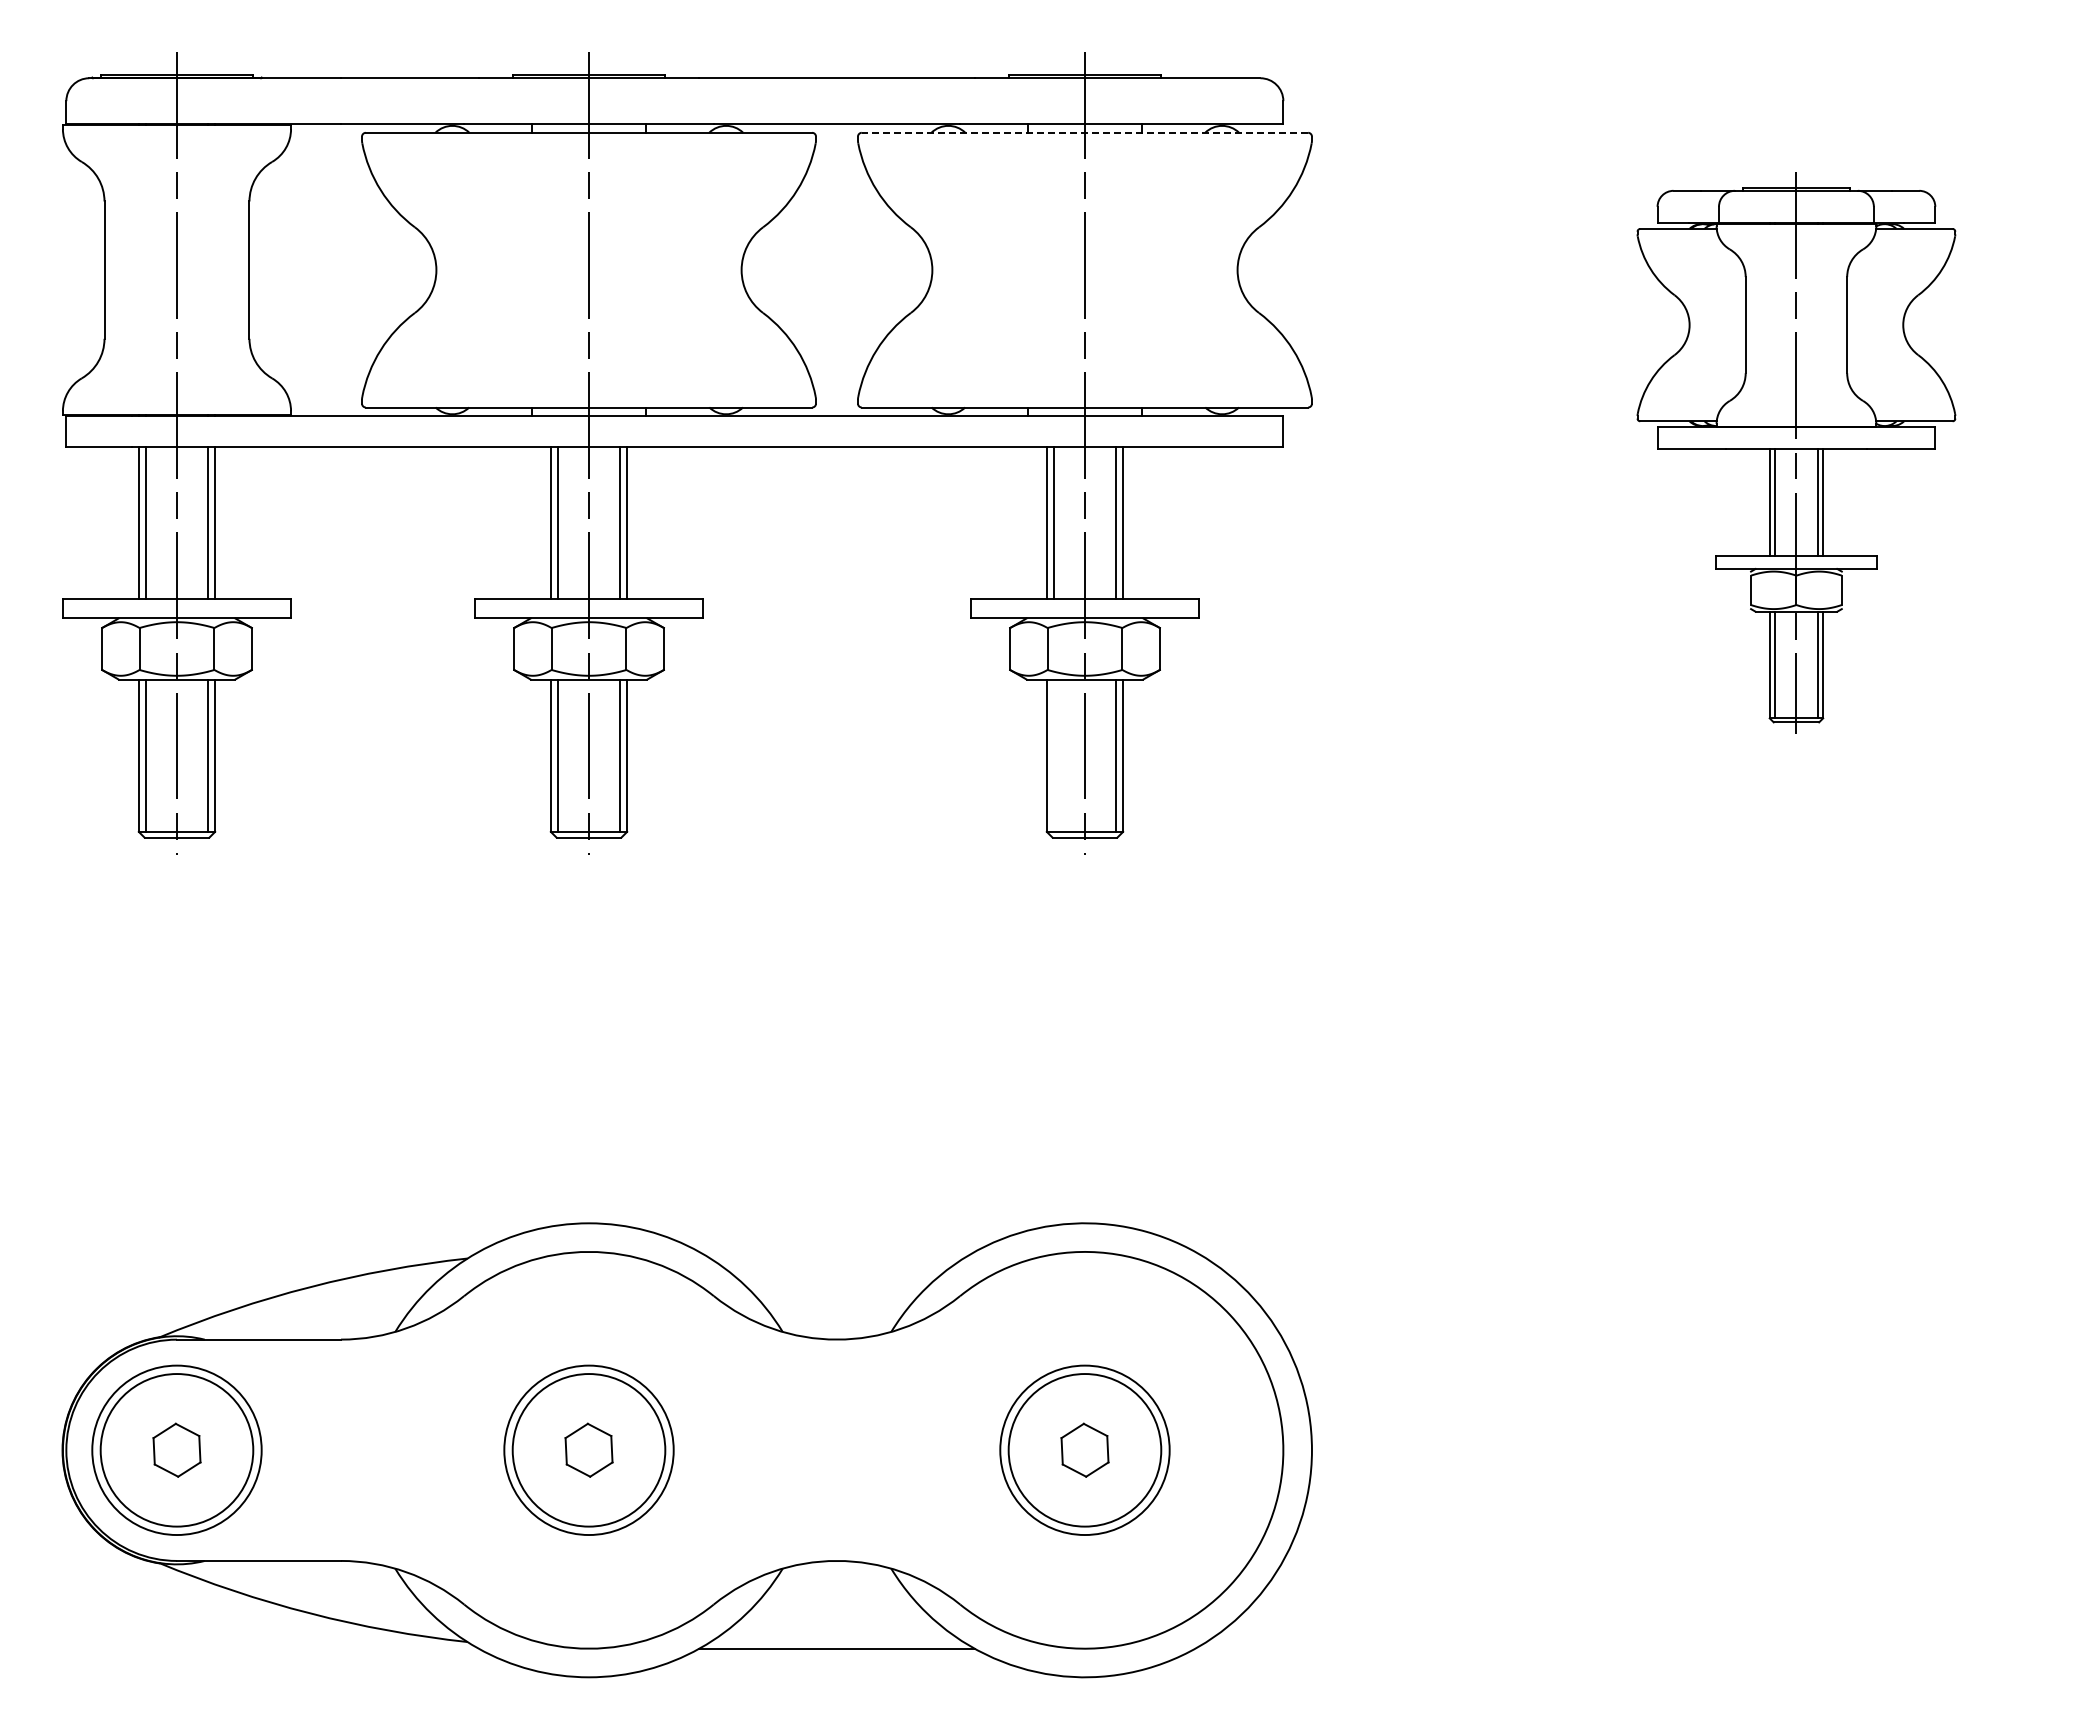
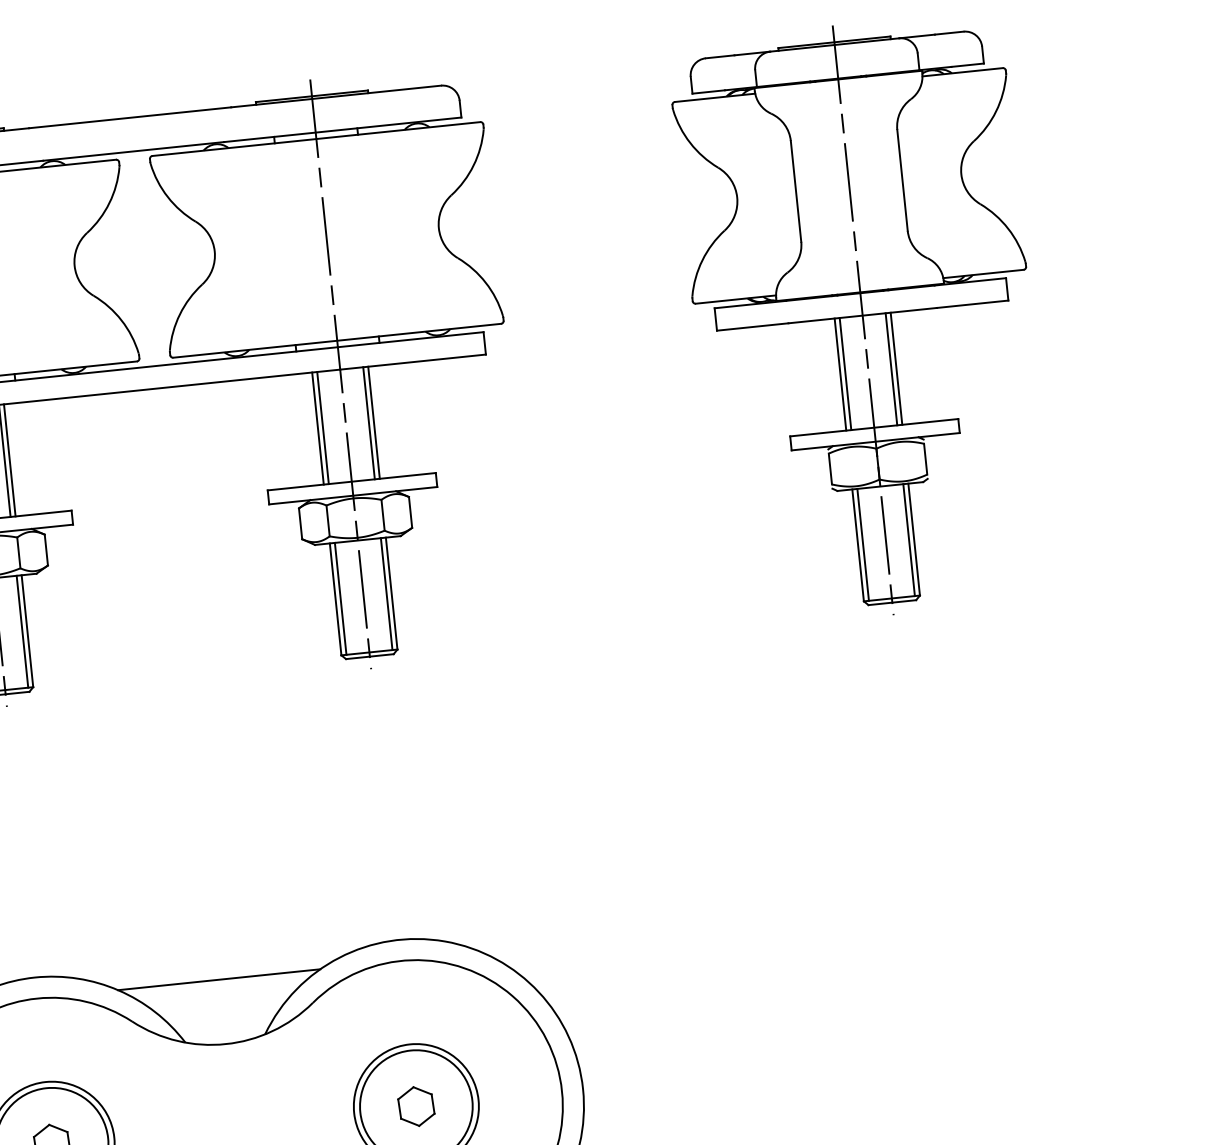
line: (1084, 132) -> (316, 138), dashed -> solid
part: (1796, 453) -> (863, 320), size x1.43
line: (1053, 755) -> (340, 598), added
line: (836, 1251) -> (218, 979), added

